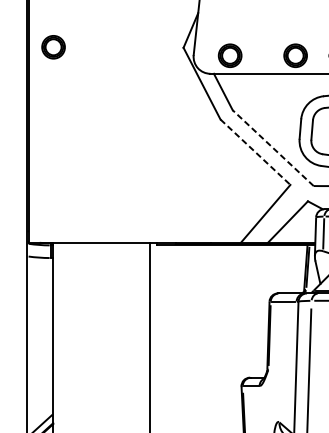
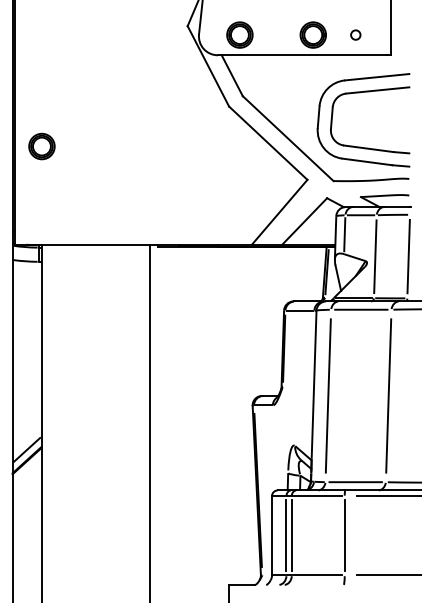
part: (53, 47) -> (41, 146), moved
line: (272, 148) -> (287, 138), dashed -> solid
line: (255, 152) -> (268, 143), dashed -> solid

